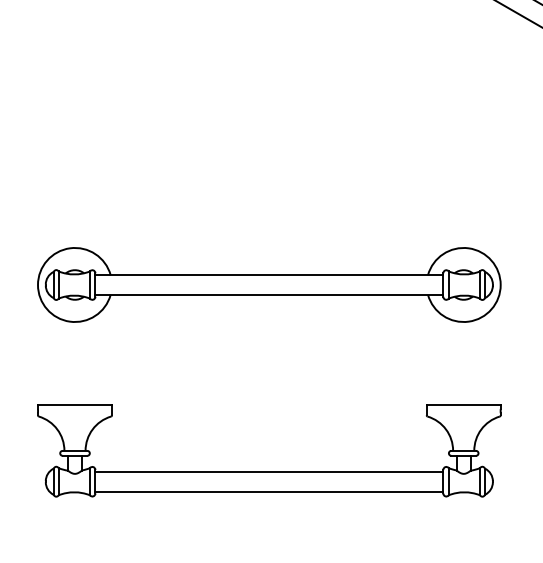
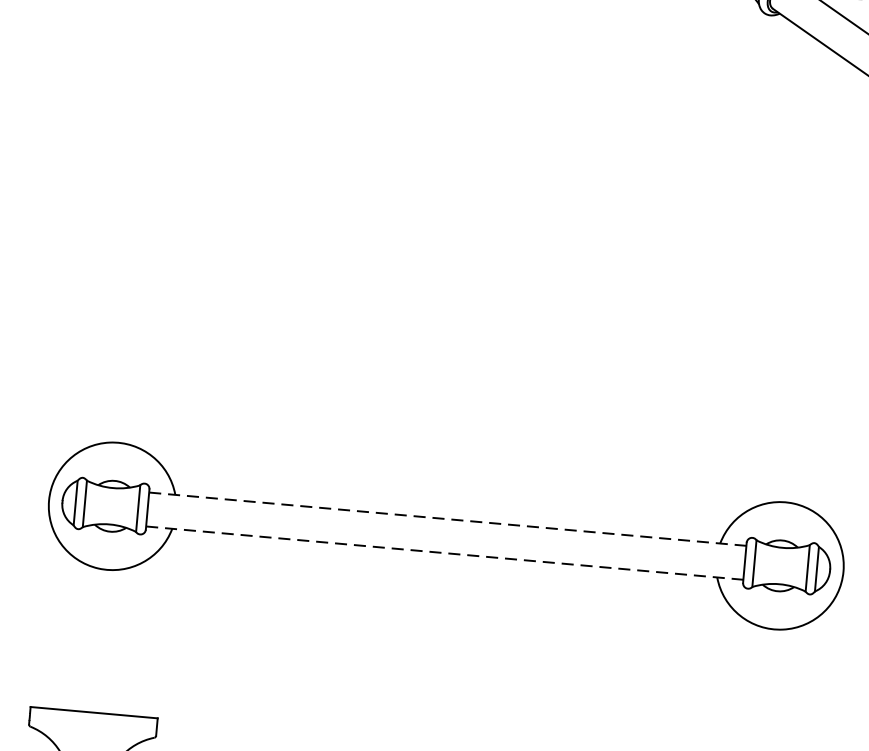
line: (269, 275) -> (447, 519), solid -> dashed
line: (269, 294) -> (445, 552), solid -> dashed

